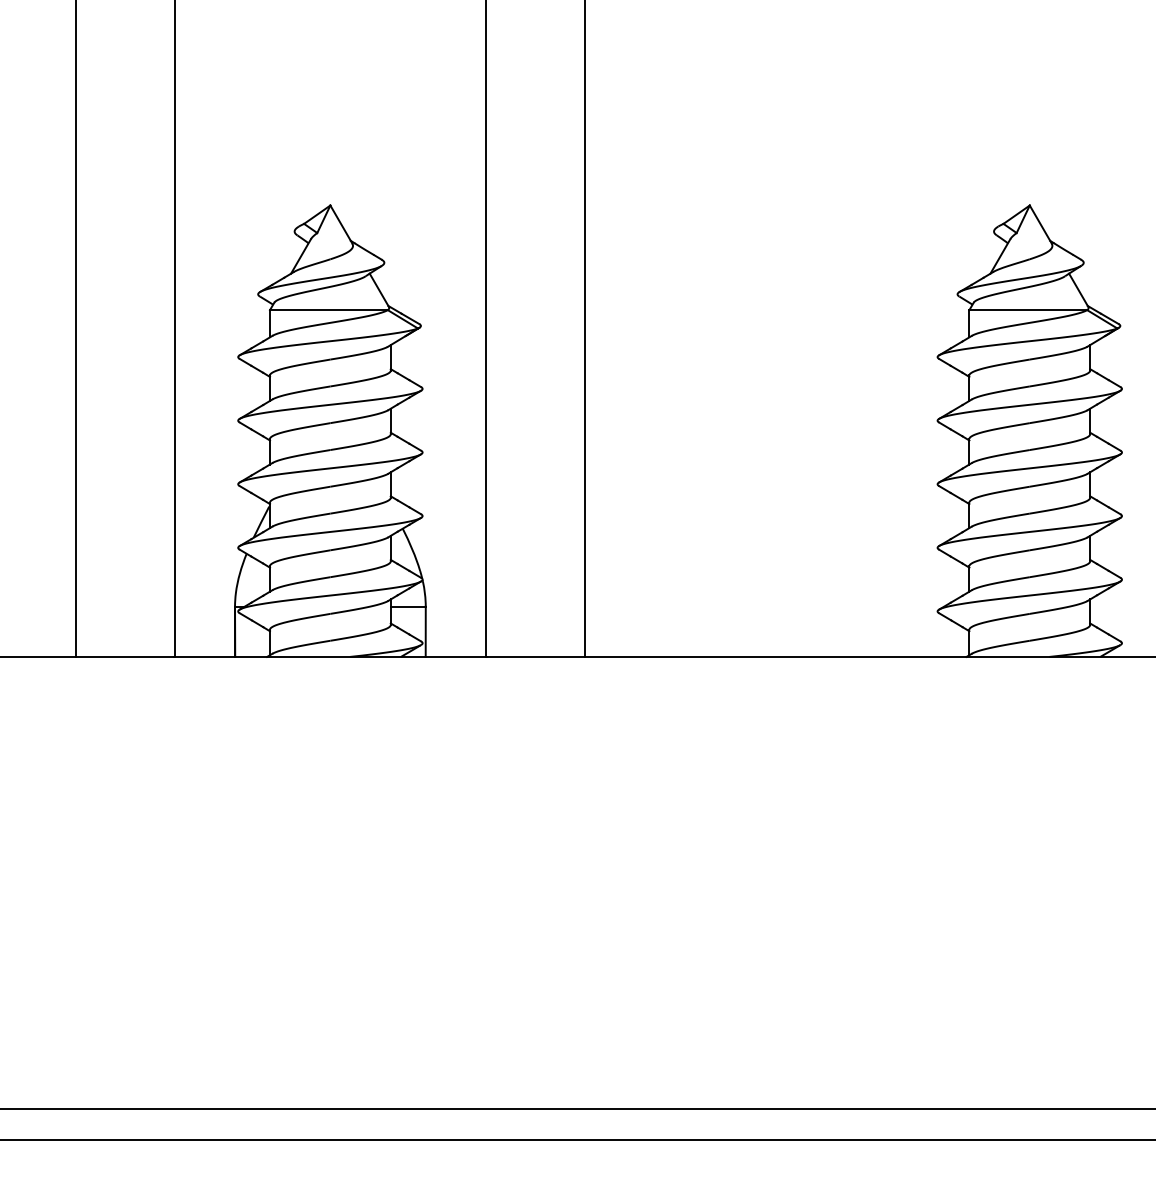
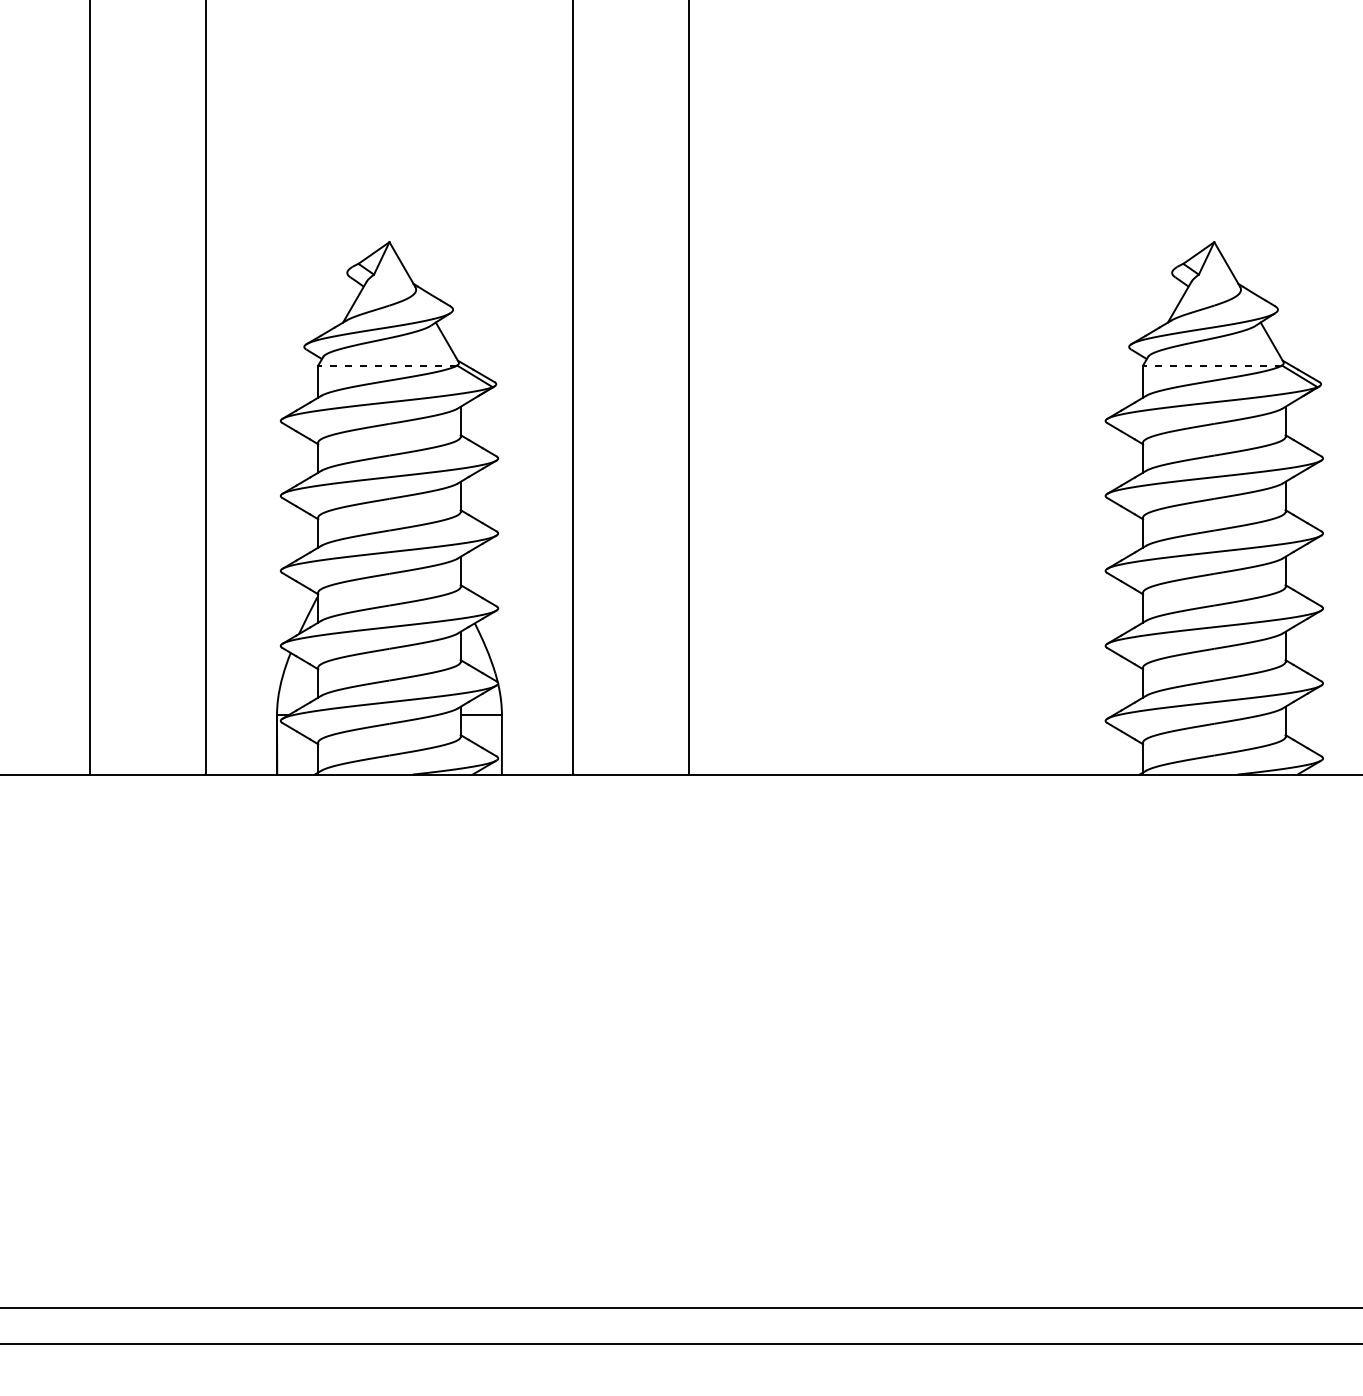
line: (328, 310) -> (387, 365), solid -> dashed
line: (1028, 310) -> (1212, 365), solid -> dashed

